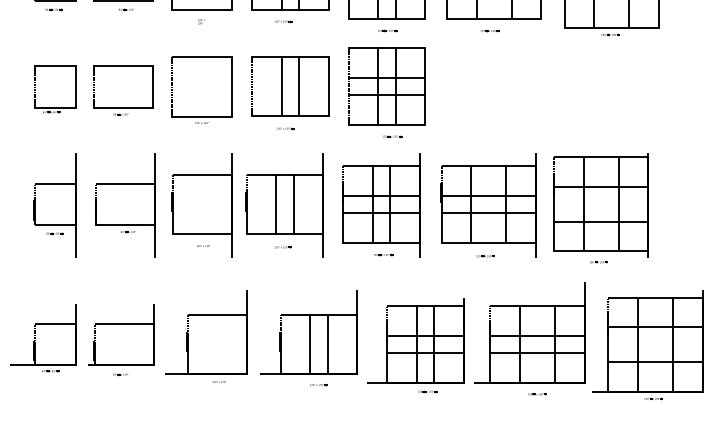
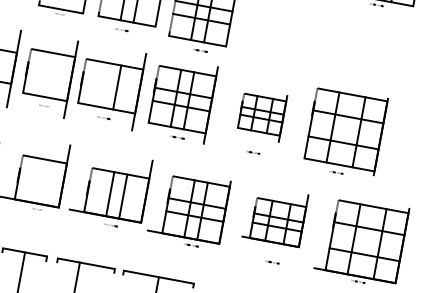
line: (276, 204) -> (104, 85), removed
part: (488, 205) -> (261, 115), size x0.6
part: (529, 332) -> (274, 215), size x0.7

